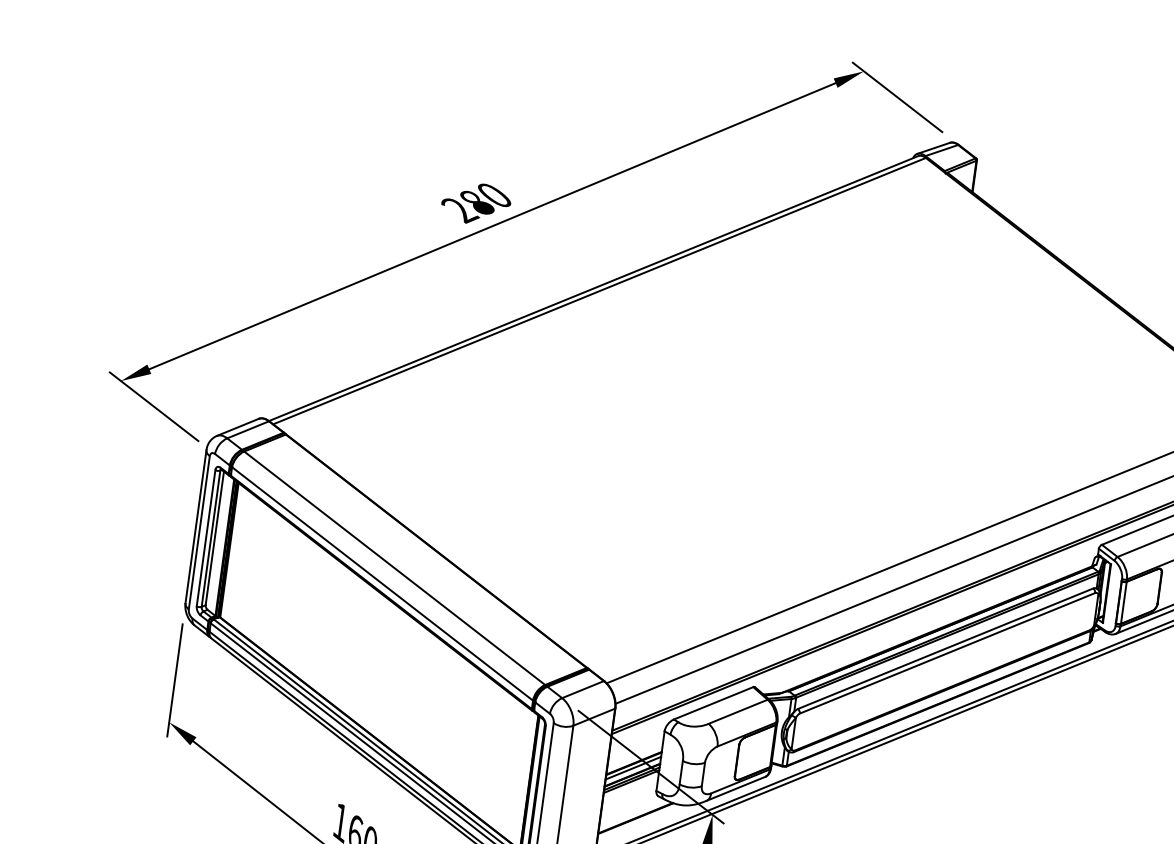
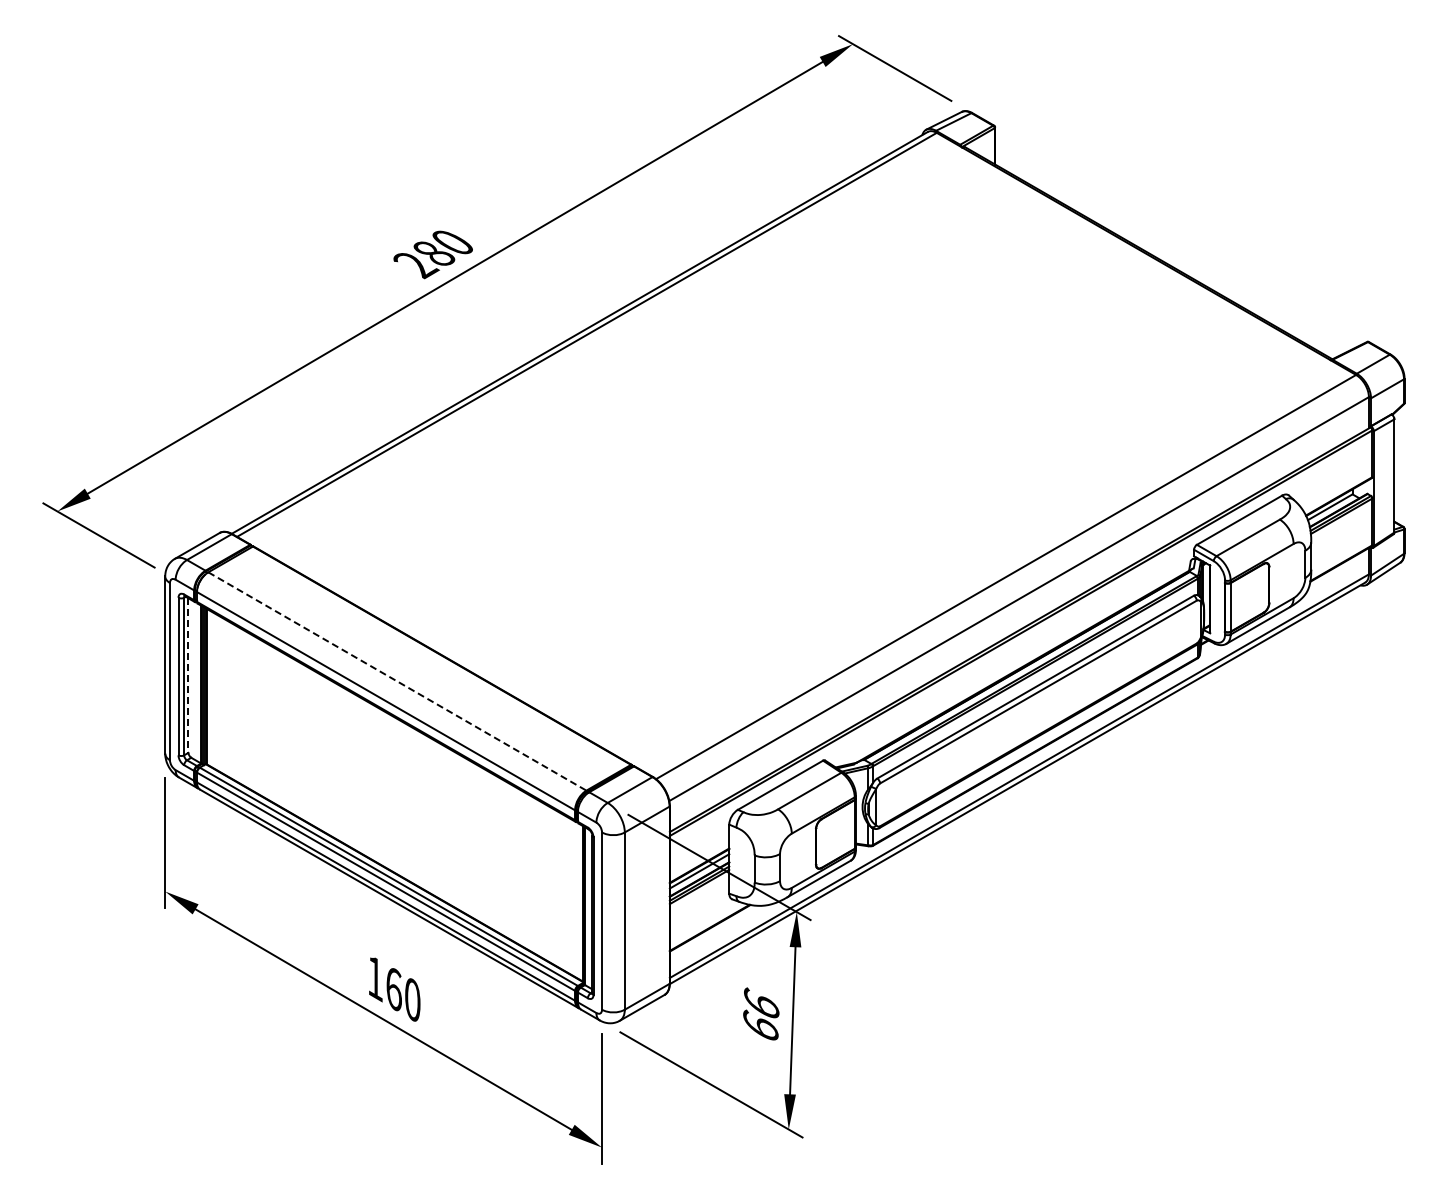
line: (214, 539) -> (188, 676), solid -> dashed
line: (394, 568) -> (397, 681), solid -> dashed

